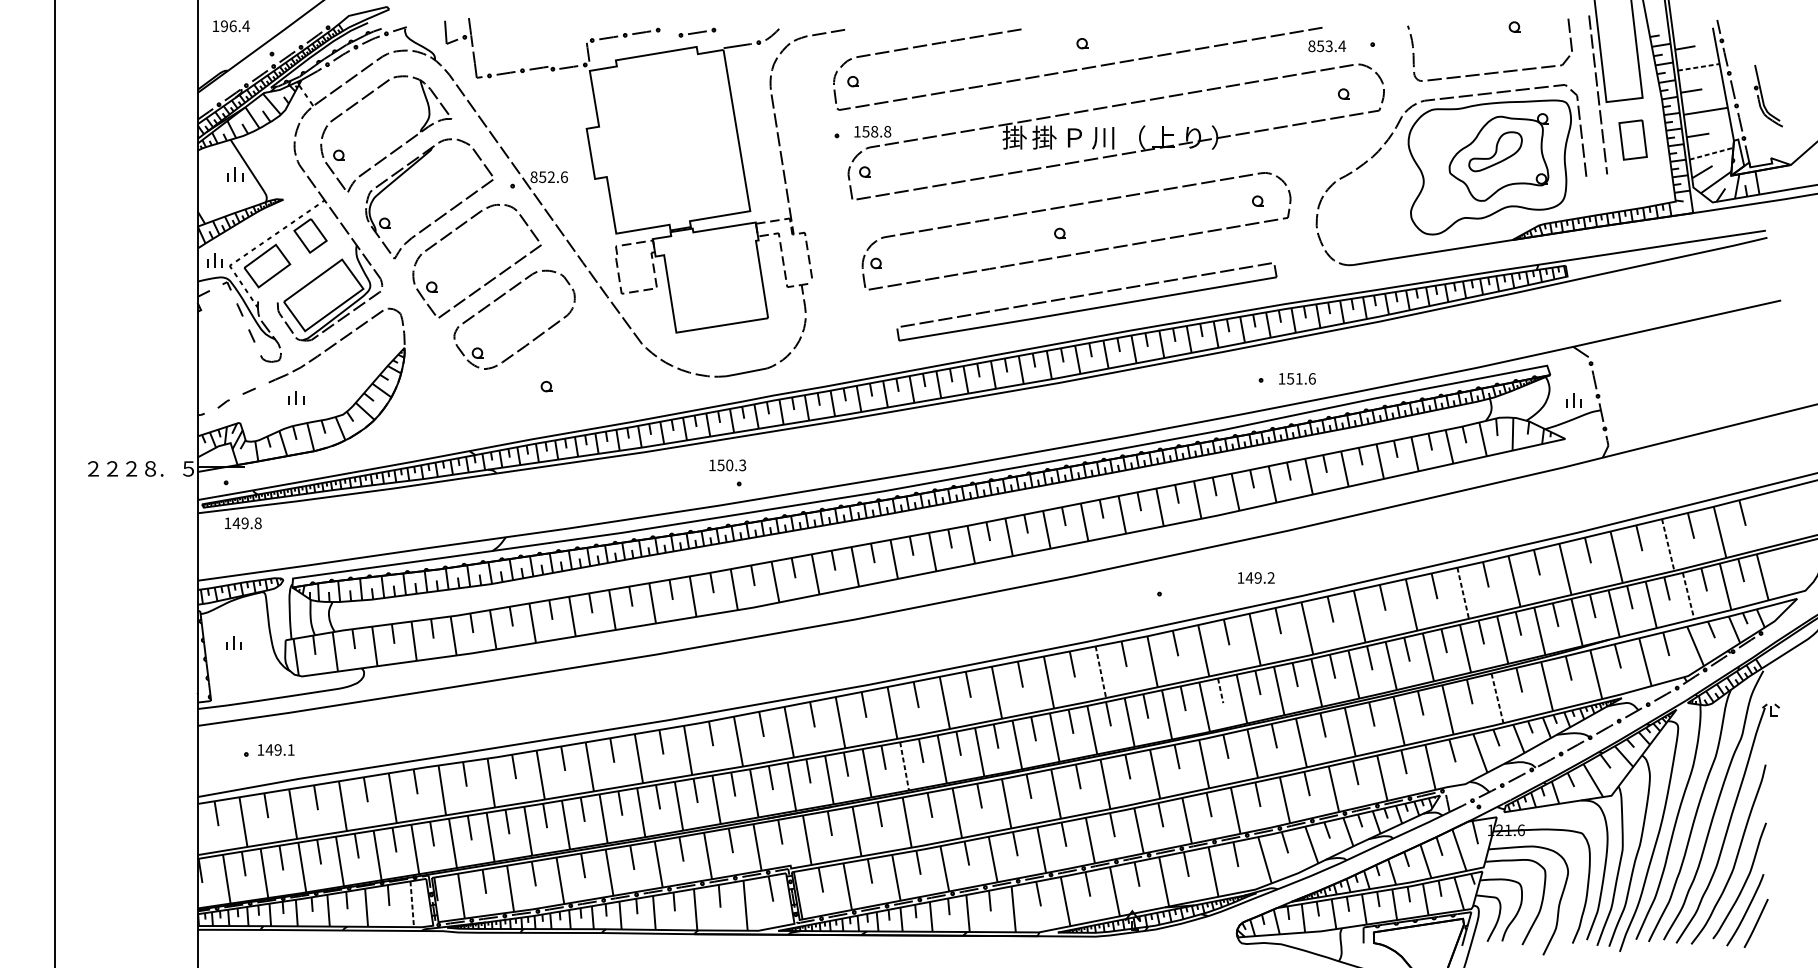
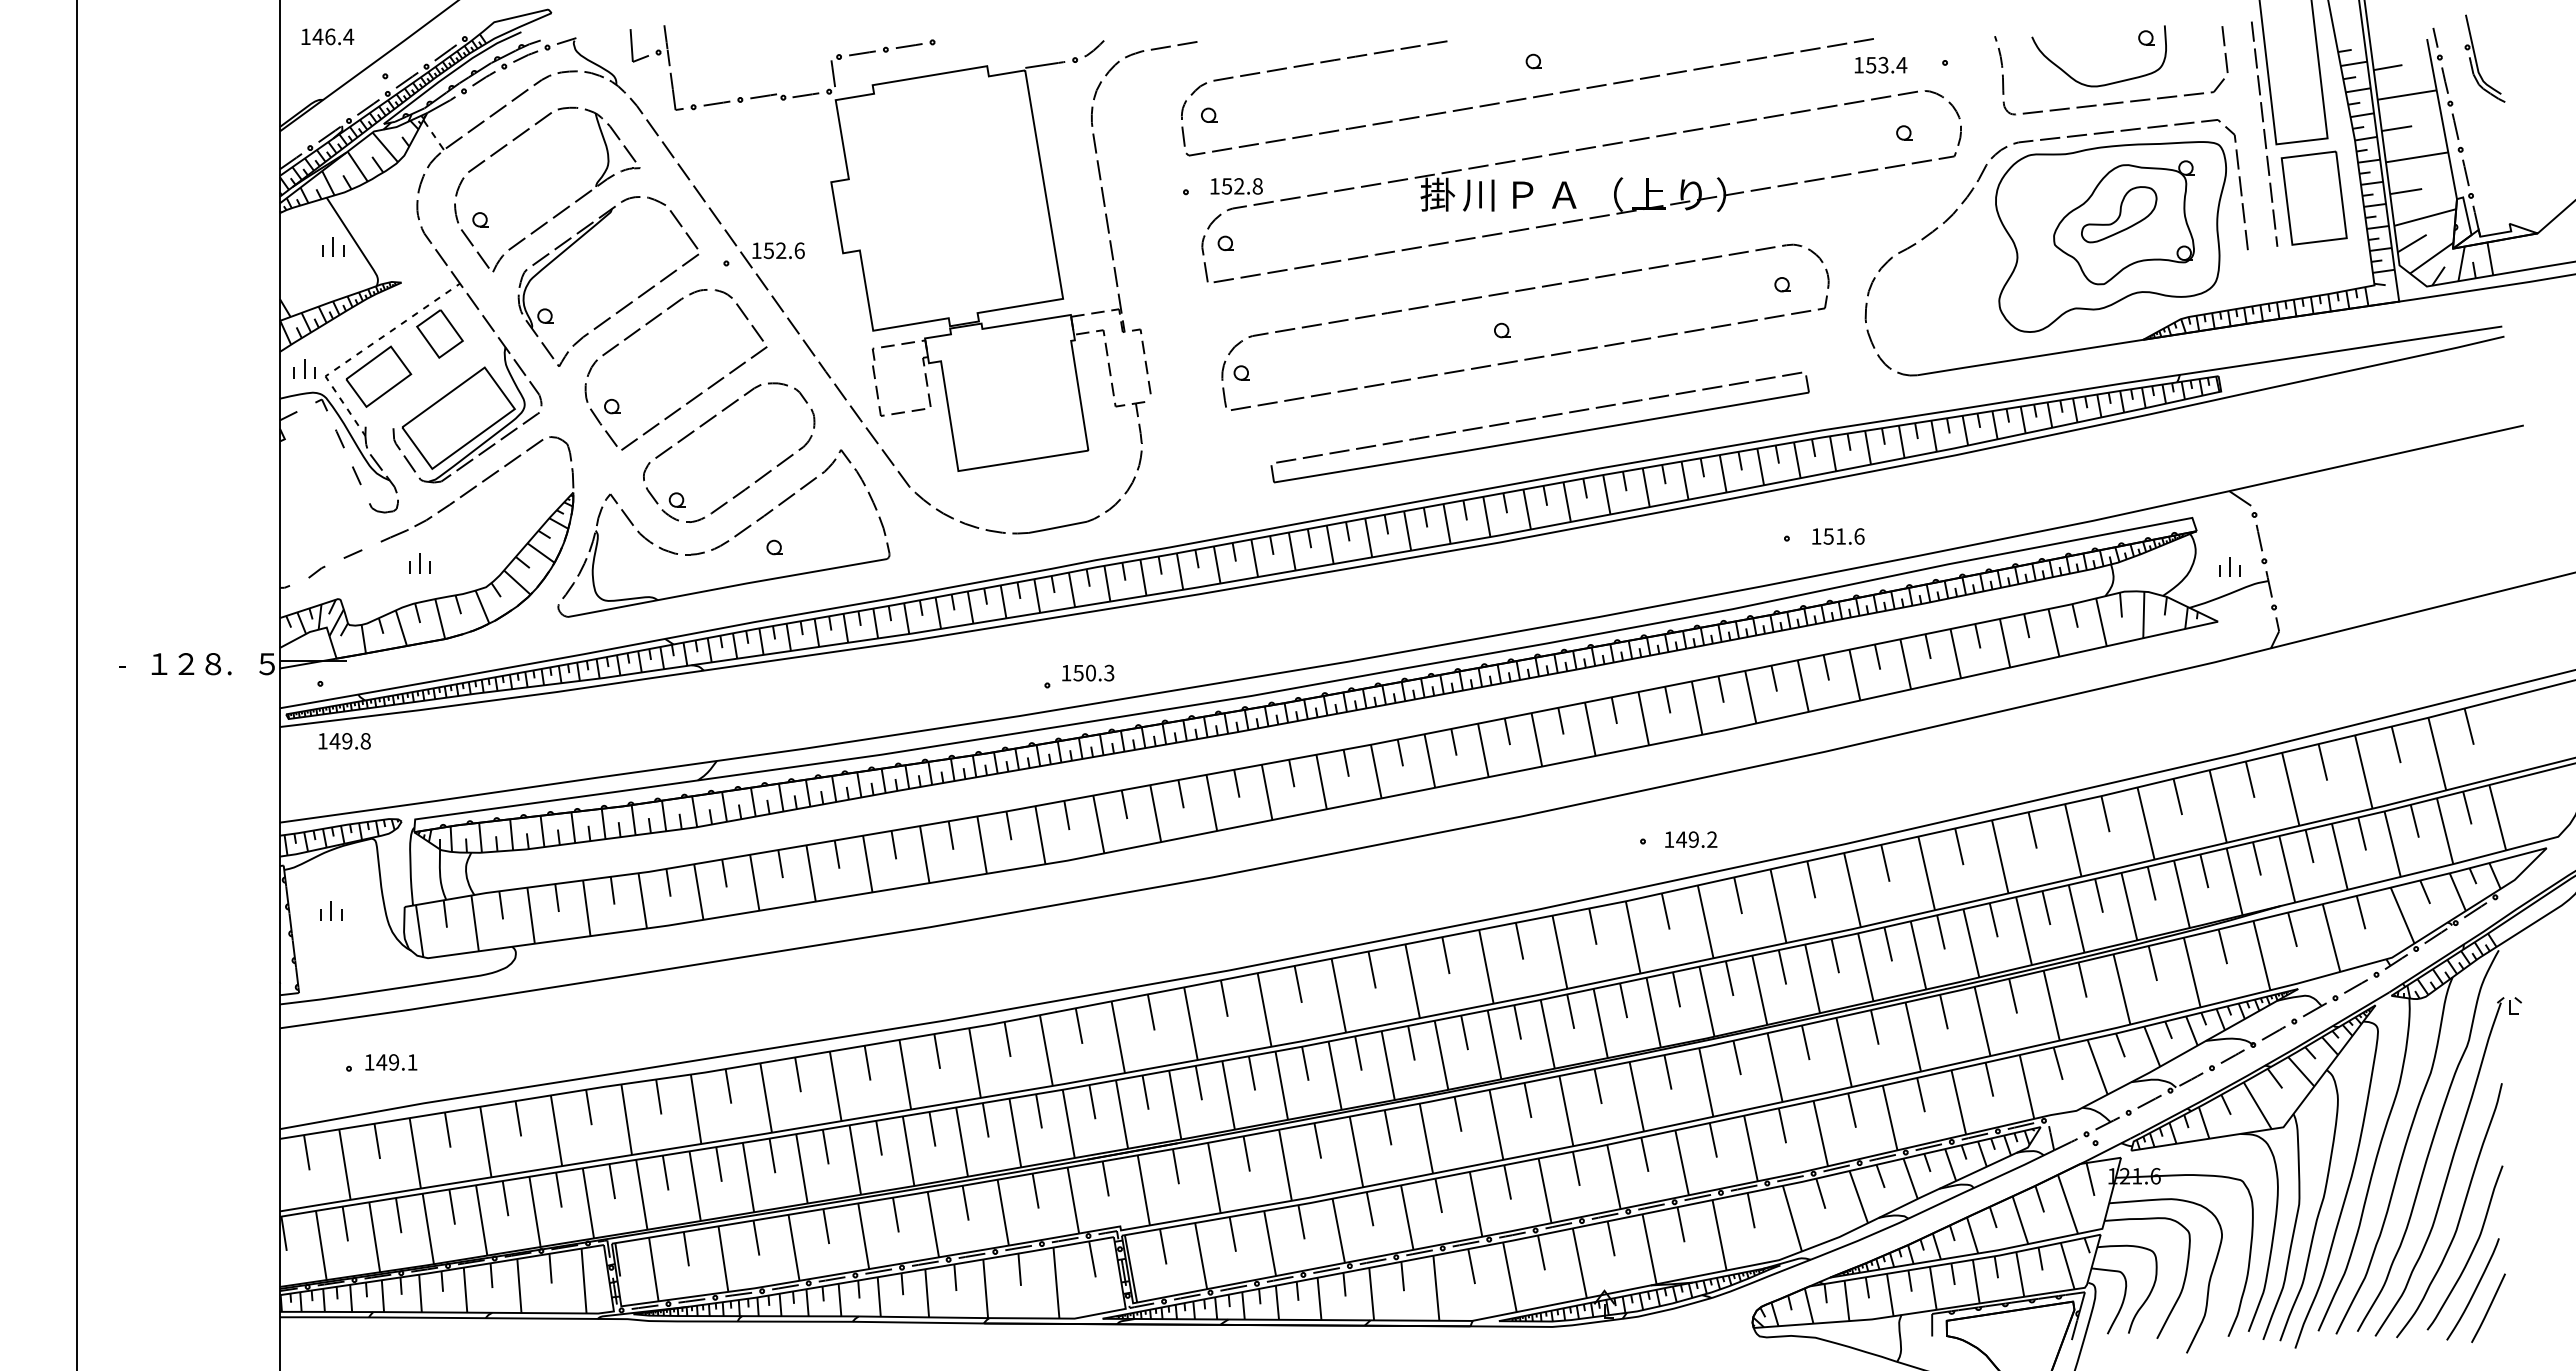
text: (224, 26) -> (317, 36), 196.4 -> 146.4
part: (697, 32) -> (988, 45), removed
text: (1312, 46) -> (1859, 65), 853.4 -> 153.4
curve: (1486, 59) -> (2106, 83), added
line: (1699, 67) -> (2407, 95), dashed -> solid
part: (1763, 97) -> (2477, 61), moved
text: (874, 131) -> (1239, 186), 158.8 -> 152.8
text: (1044, 137) -> (1479, 194), 掛 -> 川
text: (1102, 138) -> (1562, 195), 川 -> Ａ
part: (1632, 139) -> (2313, 197), size x1.67
line: (1711, 153) -> (2425, 217), dashed -> solid
text: (533, 177) -> (756, 250), 852.6 -> 152.6
part: (513, 381) -> (727, 540), added
text: (727, 464) -> (1088, 672), moved
text: (91, 468) -> (129, 663), ２ -> -
text: (112, 468) -> (159, 663), ２ -> １
line: (1667, 545) -> (2363, 772), dashed -> solid
text: (1256, 577) -> (1691, 839), moved
line: (1463, 593) -> (2073, 840), dashed -> solid
line: (1688, 596) -> (2392, 844), dashed -> solid
line: (1101, 672) -> (1560, 952), dashed -> solid
line: (1220, 690) -> (1729, 978), dashed -> solid
line: (1497, 698) -> (2122, 989), dashed -> solid
line: (904, 766) -> (1281, 1085), dashed -> solid
line: (412, 904) -> (584, 1281), dashed -> solid

